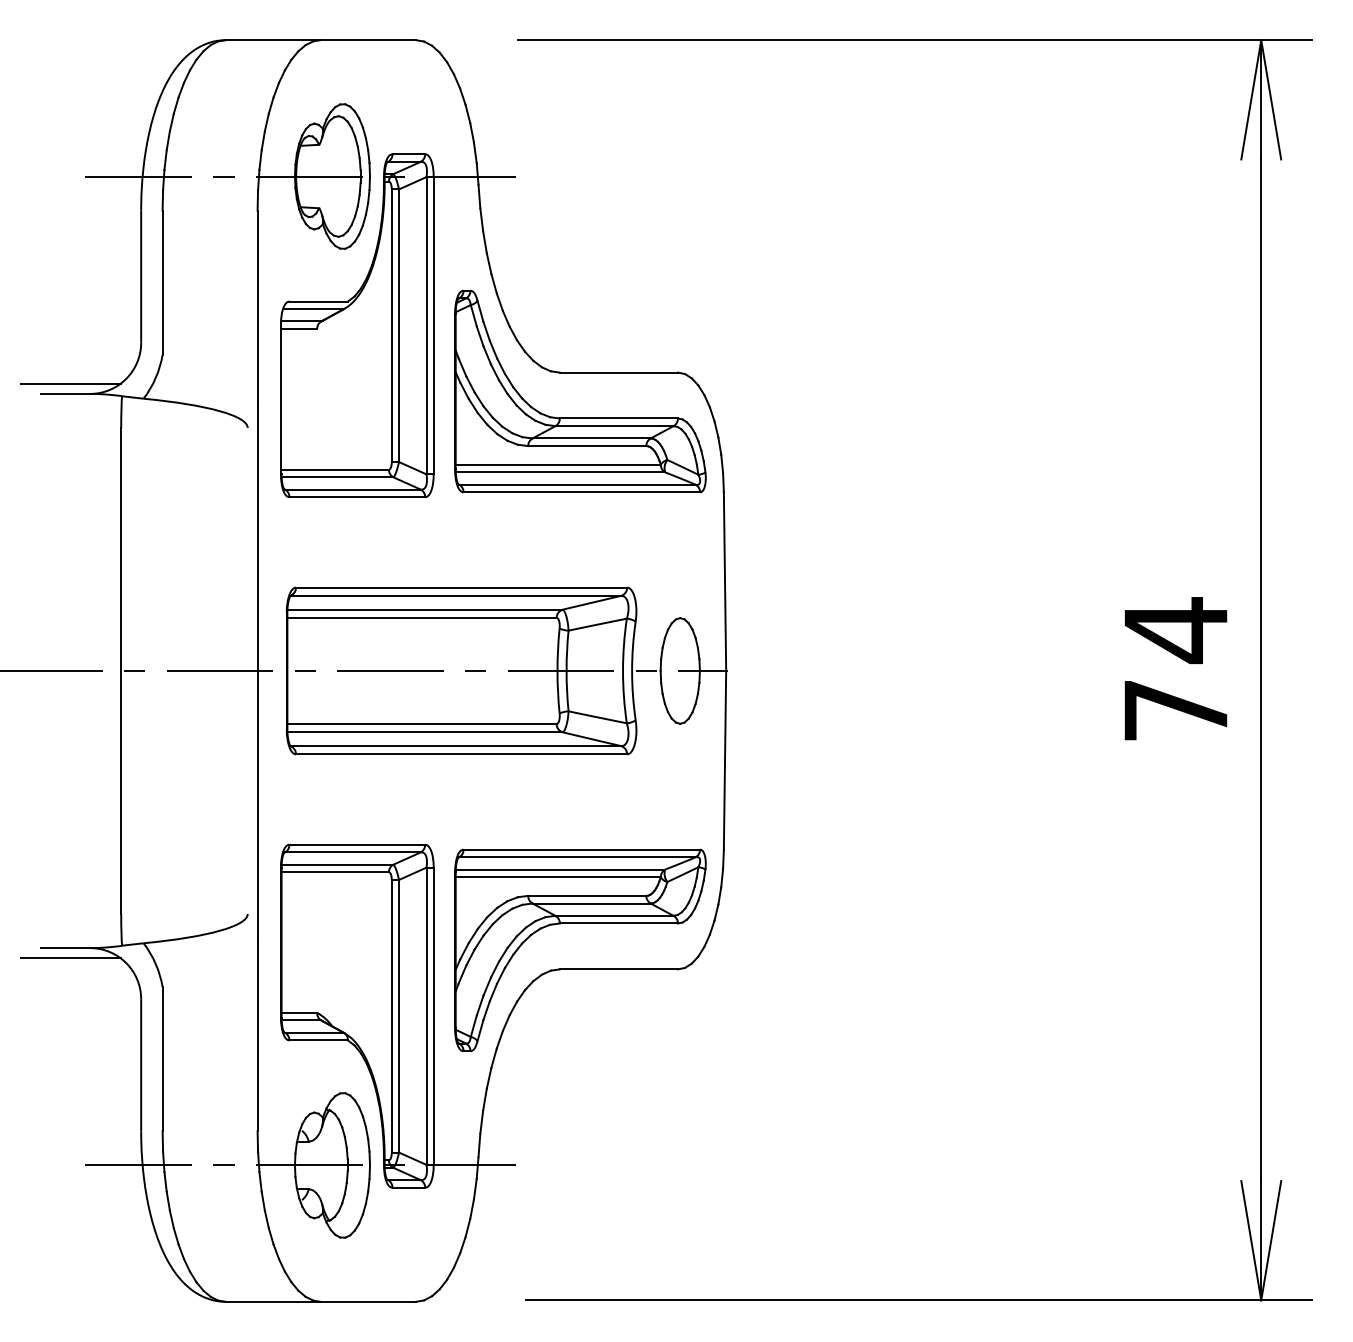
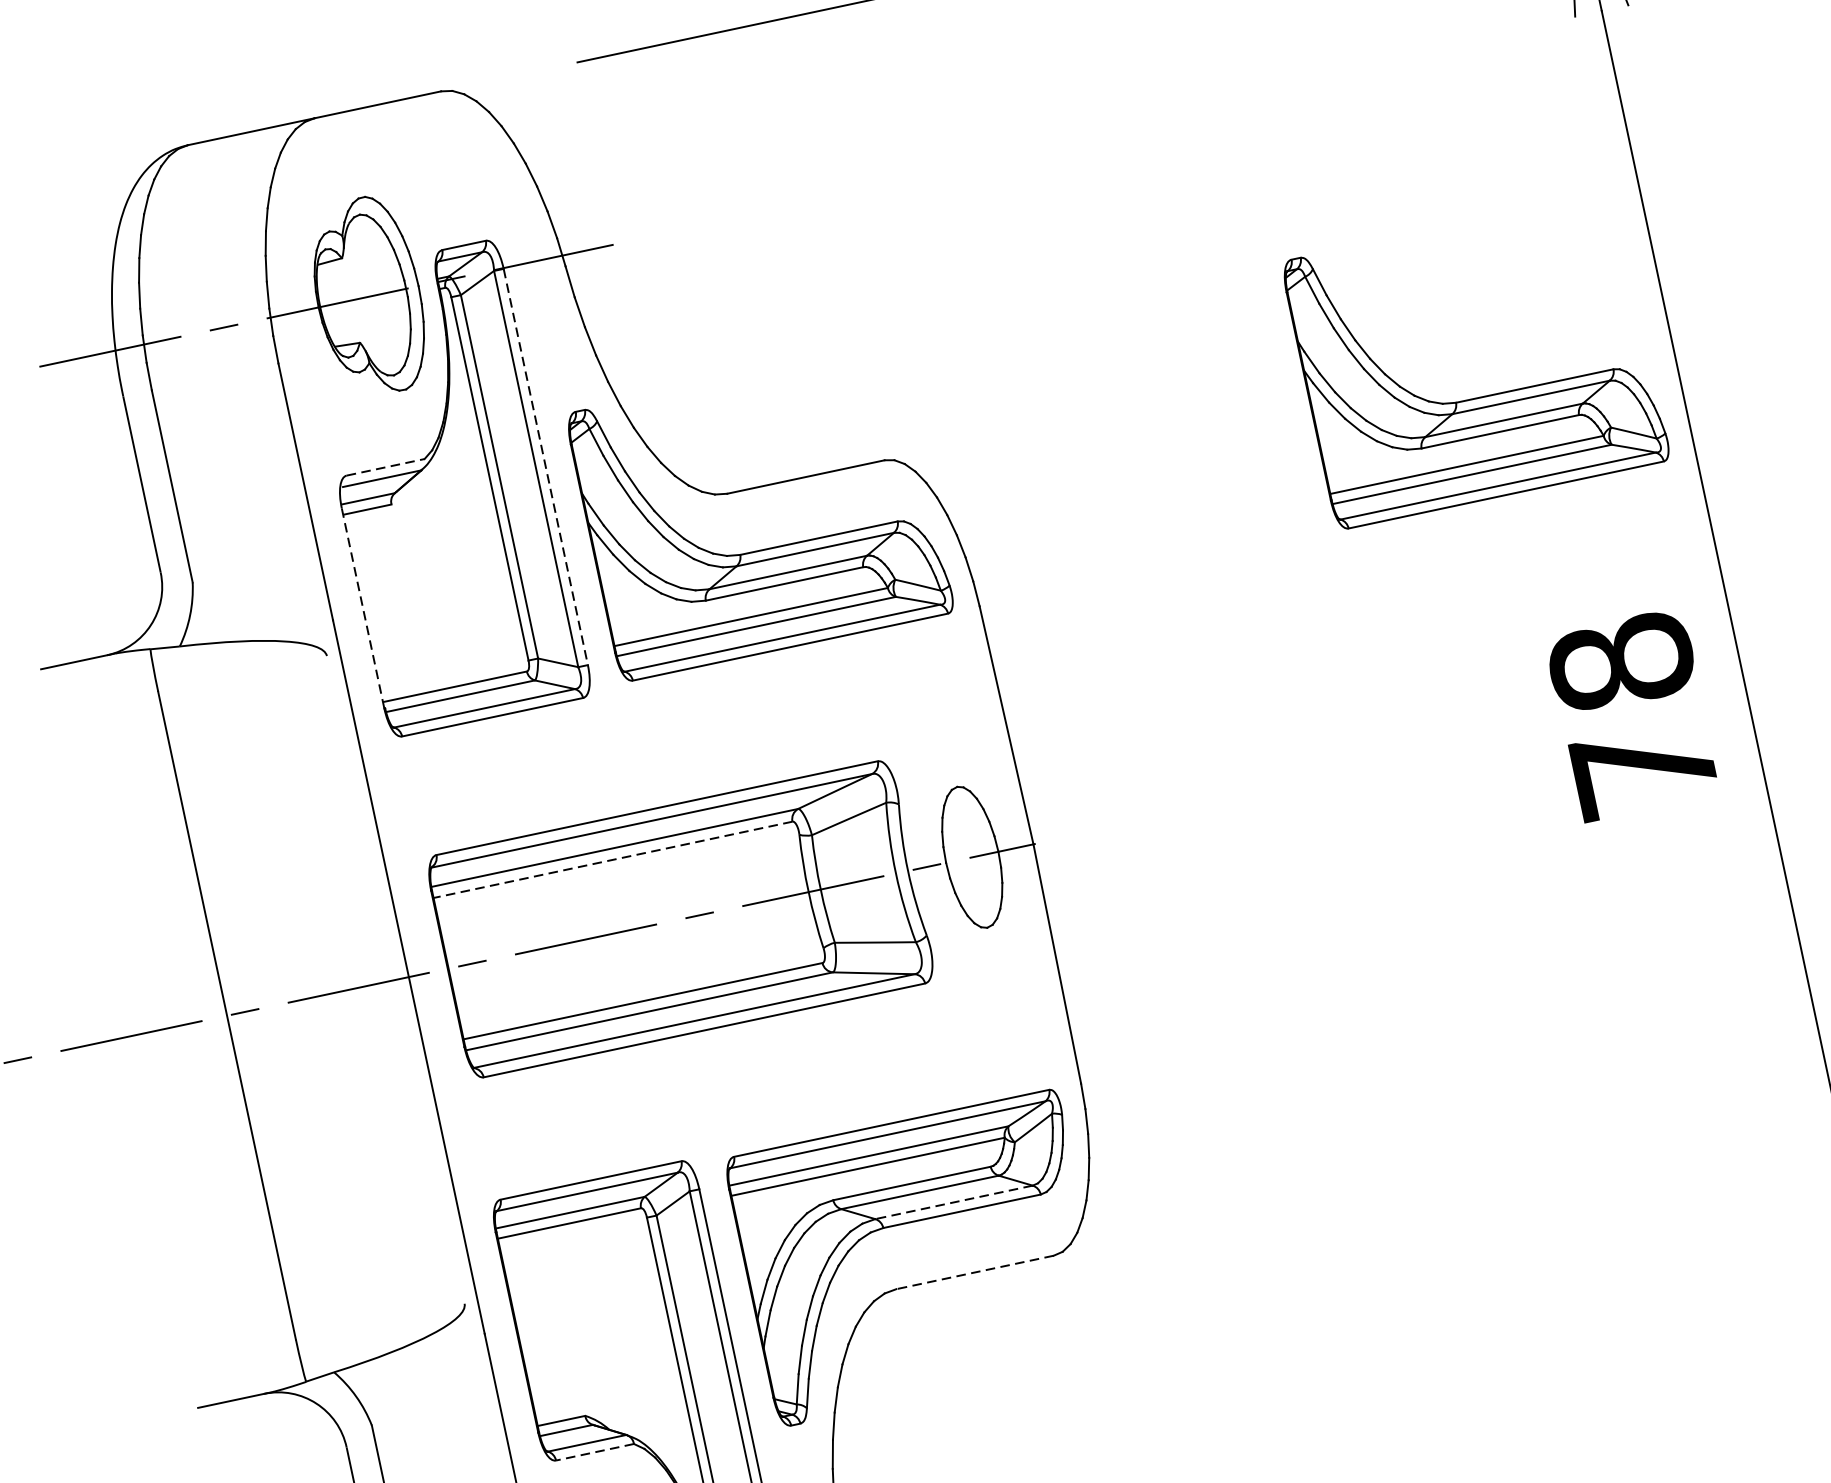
line: (319, 301) -> (386, 467), solid -> dashed
line: (433, 325) -> (545, 466), solid -> dashed
line: (70, 383) -> (78, 646), removed
line: (280, 399) -> (362, 608), solid -> dashed
part: (1117, 417) -> (1483, 395), added
line: (422, 617) -> (613, 859), solid -> dashed
text: (1176, 630) -> (1622, 662), 74 -> 78
line: (614, 915) -> (953, 1201), solid -> dashed
line: (70, 958) -> (240, 1413), removed
line: (618, 969) -> (974, 1272), solid -> dashed
line: (318, 1040) -> (594, 1452), solid -> dashed

